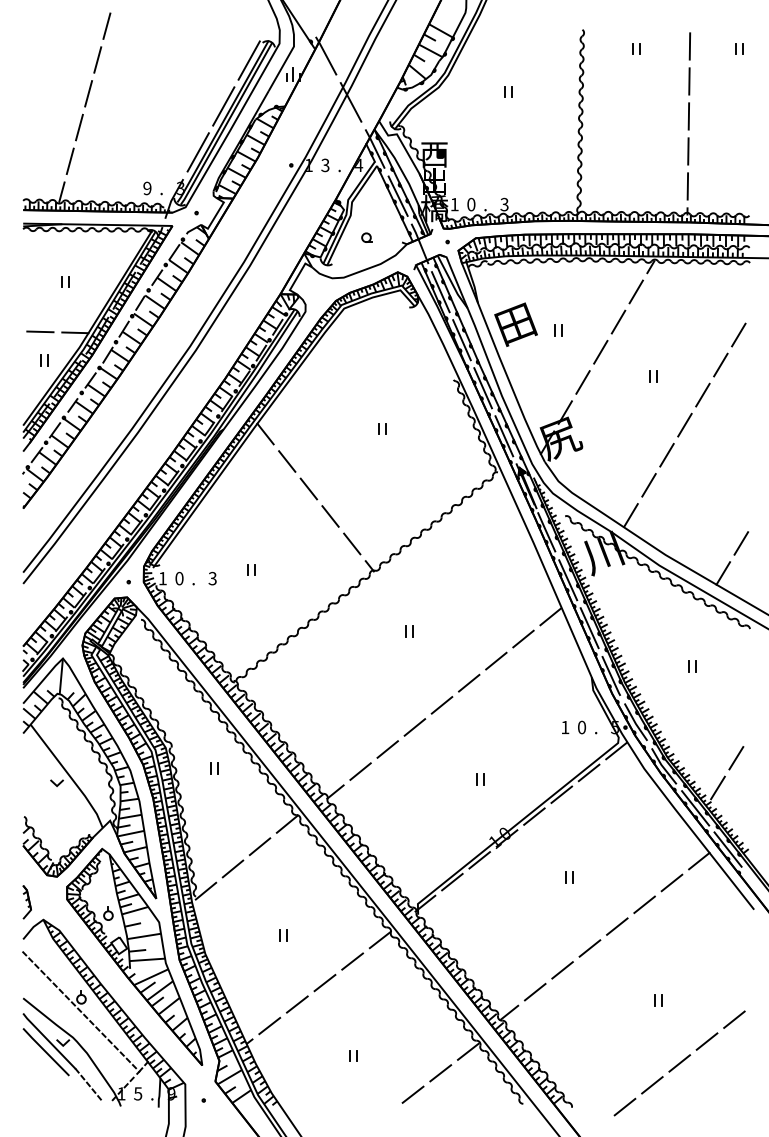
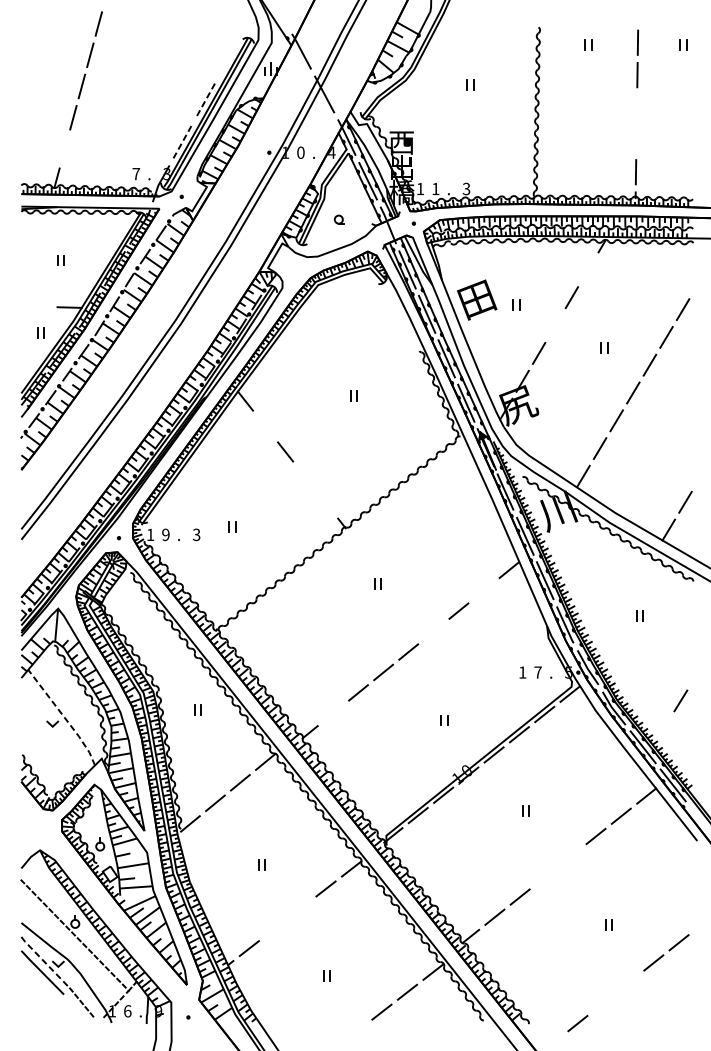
line: (248, 60) -> (229, 55), removed
line: (223, 106) -> (206, 98), solid -> dashed
line: (688, 116) -> (636, 107), removed
line: (688, 151) -> (636, 139), removed
line: (198, 152) -> (183, 140), solid -> dashed
line: (69, 161) -> (64, 149), removed
text: (325, 164) -> (300, 151), 3 -> 0
text: (147, 188) -> (136, 174), 9 -> 7
text: (471, 204) -> (435, 188), 0 -> 1
line: (635, 291) -> (587, 269), removed
line: (40, 331) -> (37, 306), removed
line: (600, 351) -> (555, 324), removed
line: (287, 461) -> (265, 426), removed
line: (330, 516) -> (305, 477), removed
line: (352, 543) -> (325, 502), removed
text: (179, 578) -> (165, 534), 0 -> 9
line: (523, 638) -> (484, 590), removed
line: (469, 682) -> (434, 630), removed
text: (582, 727) -> (538, 672), 0 -> 7
line: (360, 771) -> (333, 713), removed
line: (69, 776) -> (64, 717), solid -> dashed
line: (717, 787) -> (663, 728), removed
part: (26, 902) -> (24, 834), removed
line: (617, 926) -> (570, 856), removed
line: (589, 948) -> (545, 876), removed
line: (324, 982) -> (300, 908), removed
line: (297, 1004) -> (275, 928), removed
line: (49, 1041) -> (45, 962), solid -> dashed
line: (679, 1063) -> (628, 983), removed
line: (652, 1085) -> (603, 1003), removed
text: (138, 1093) -> (128, 1010), 5 -> 6

